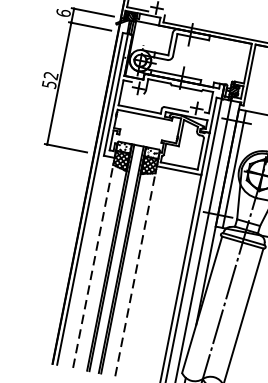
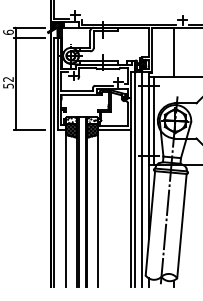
line: (93, 265) -> (66, 210), dashed -> solid
line: (135, 273) -> (97, 210), dashed -> solid

